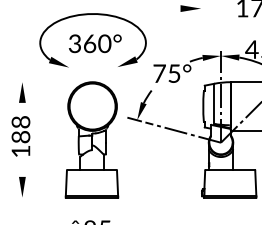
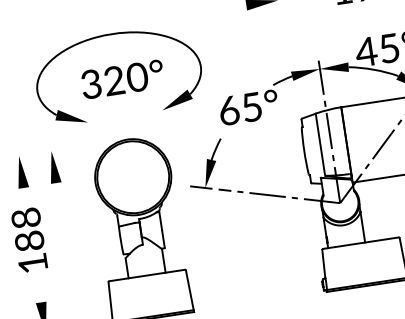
text: (89, 43) -> (113, 80), 360° -> 320°
text: (159, 73) -> (228, 110), 75° -> 65°
part: (43, 92) -> (54, 166), added

